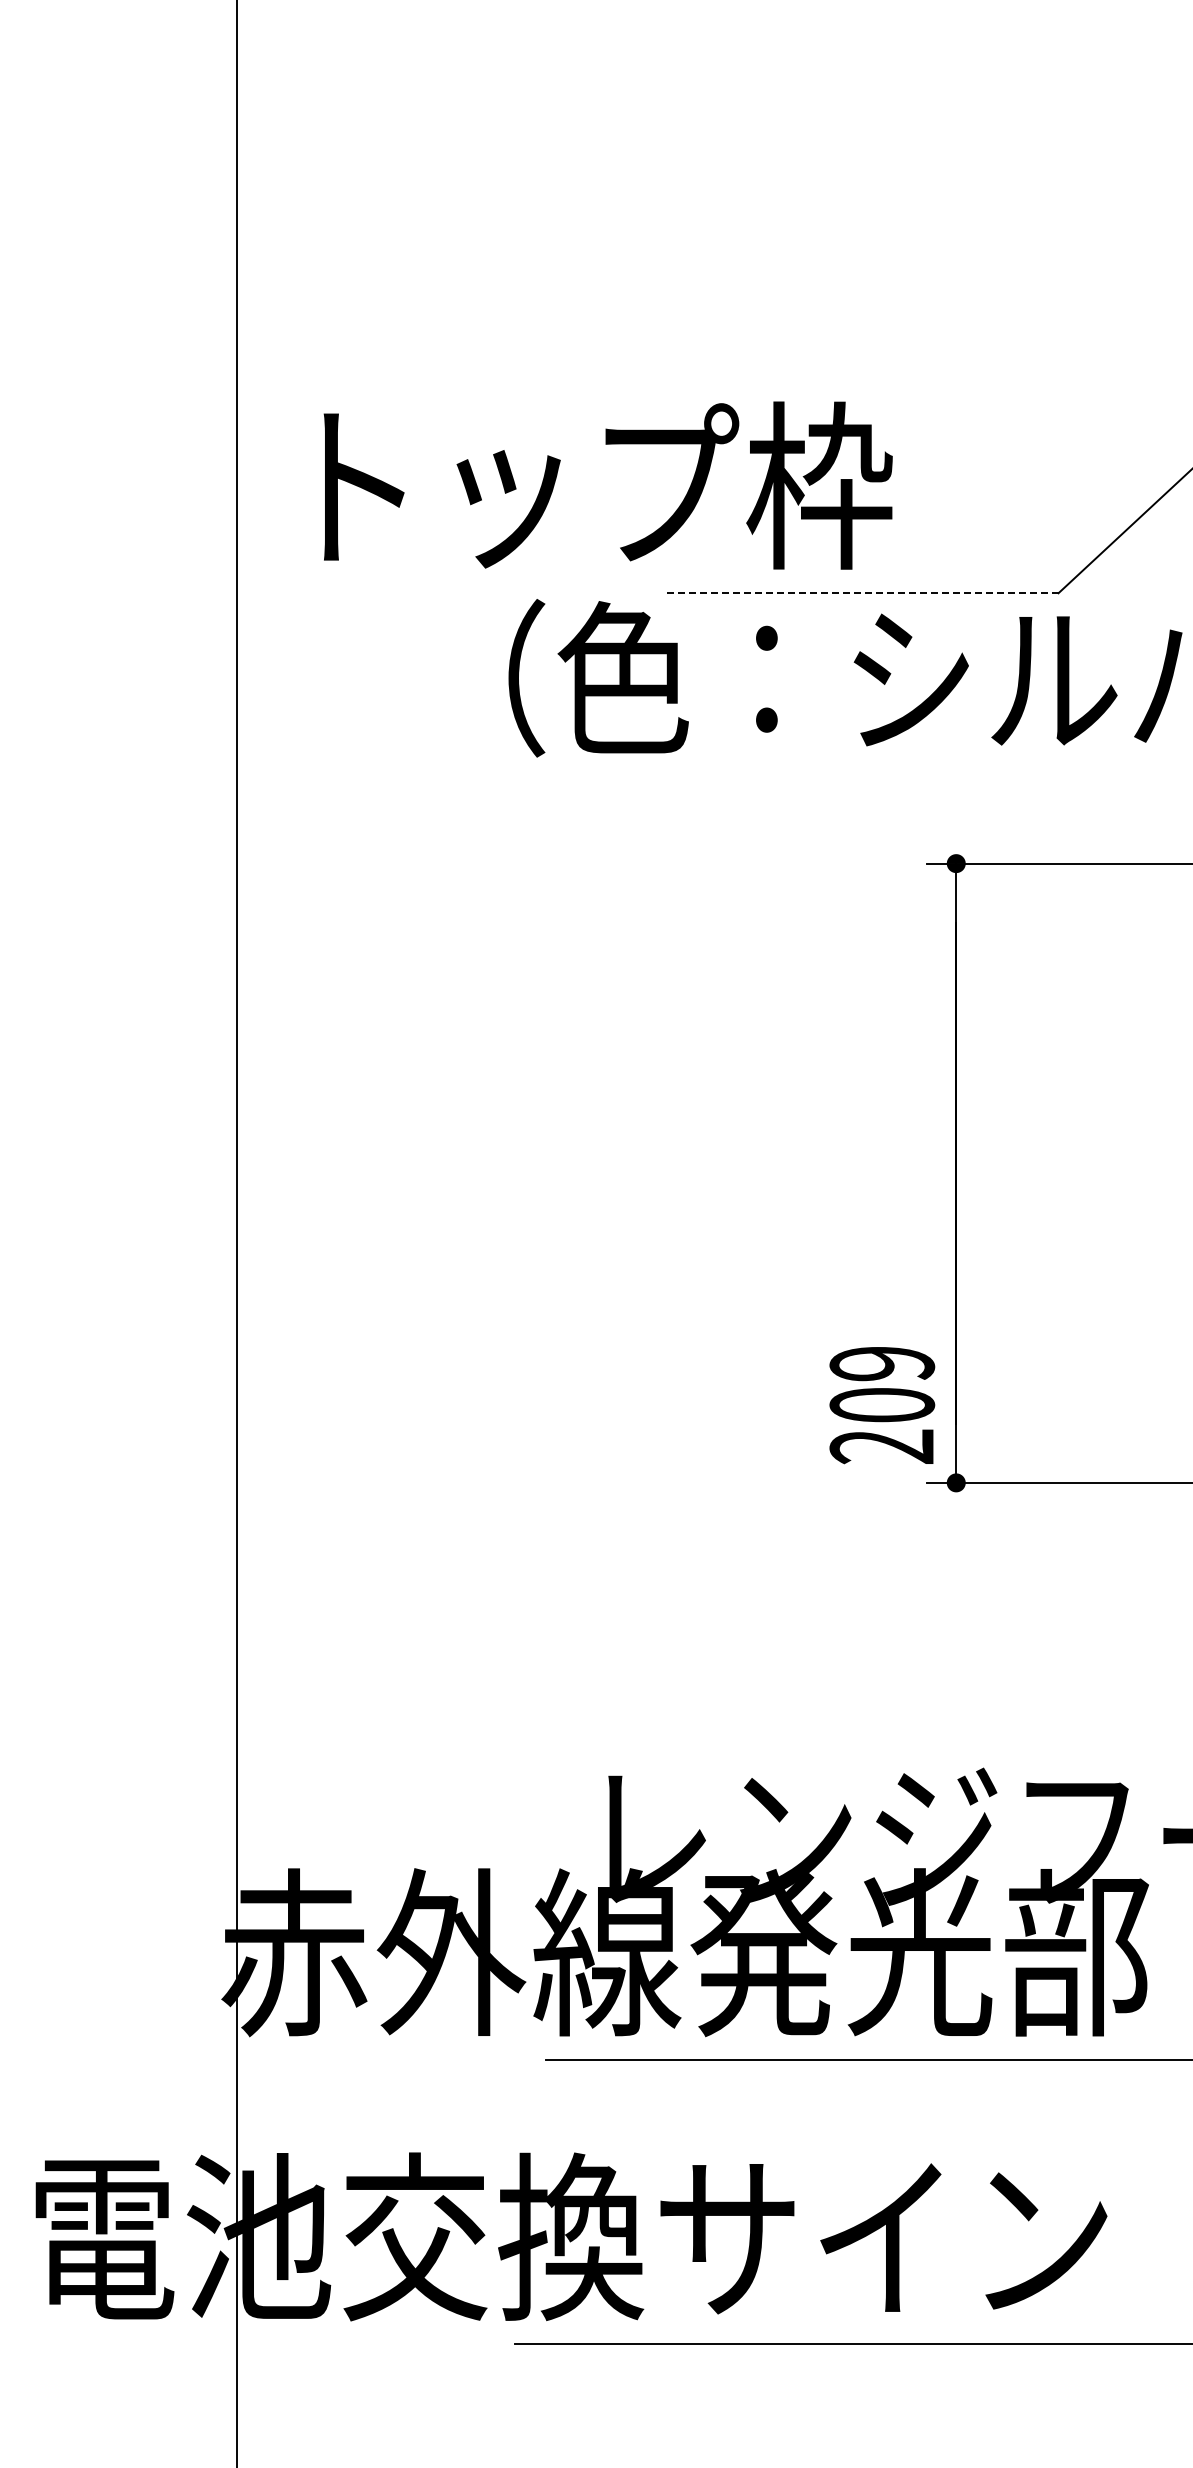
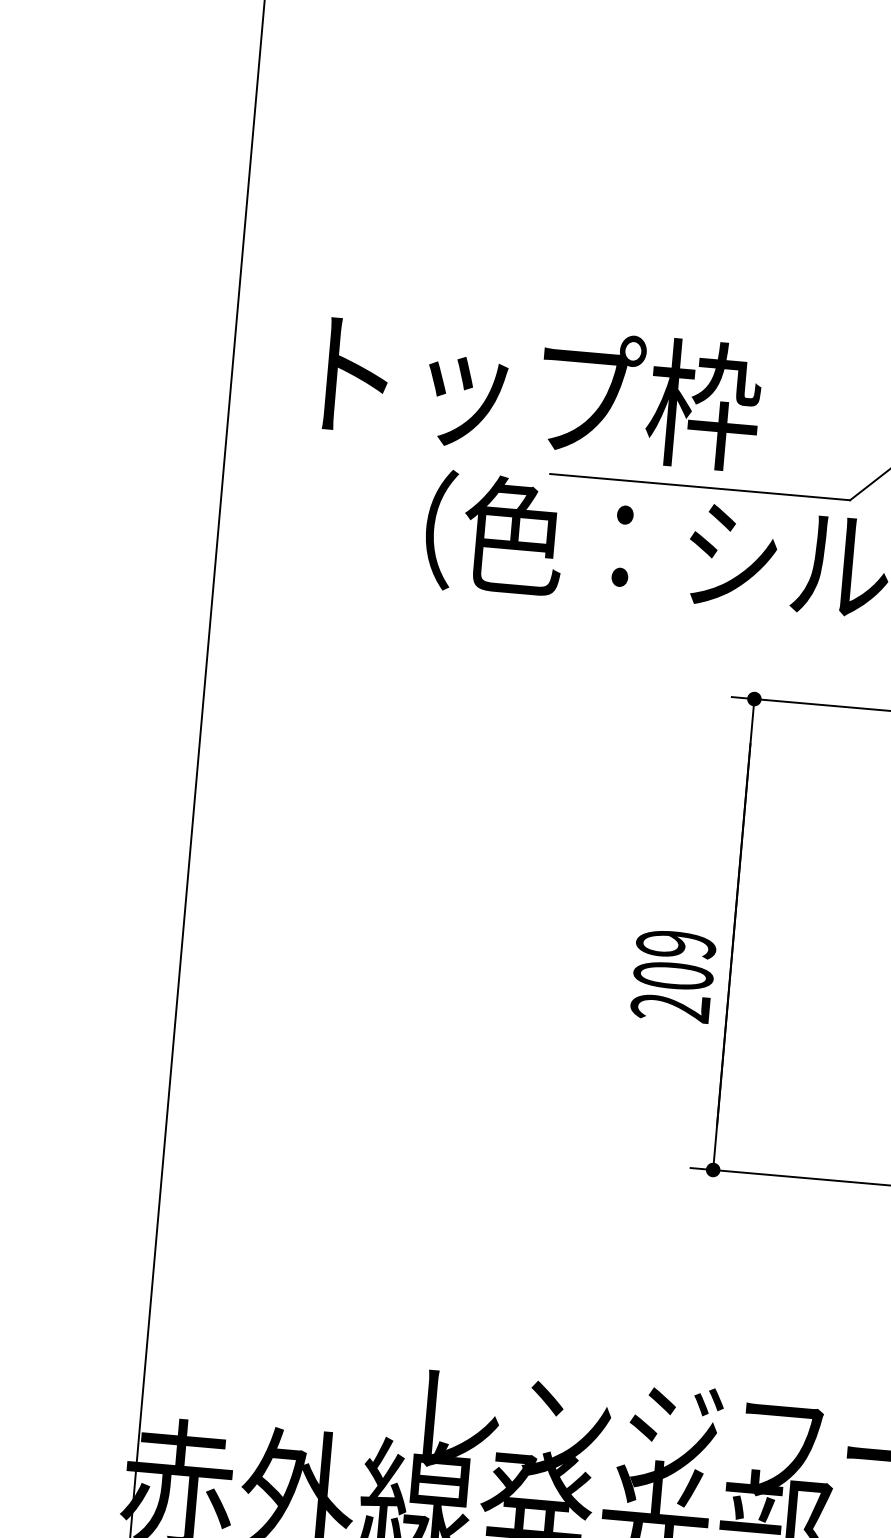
text: (607, 485) -> (542, 390), moved
line: (860, 593) -> (699, 487), dashed -> solid
text: (882, 1405) -> (673, 976), moved

